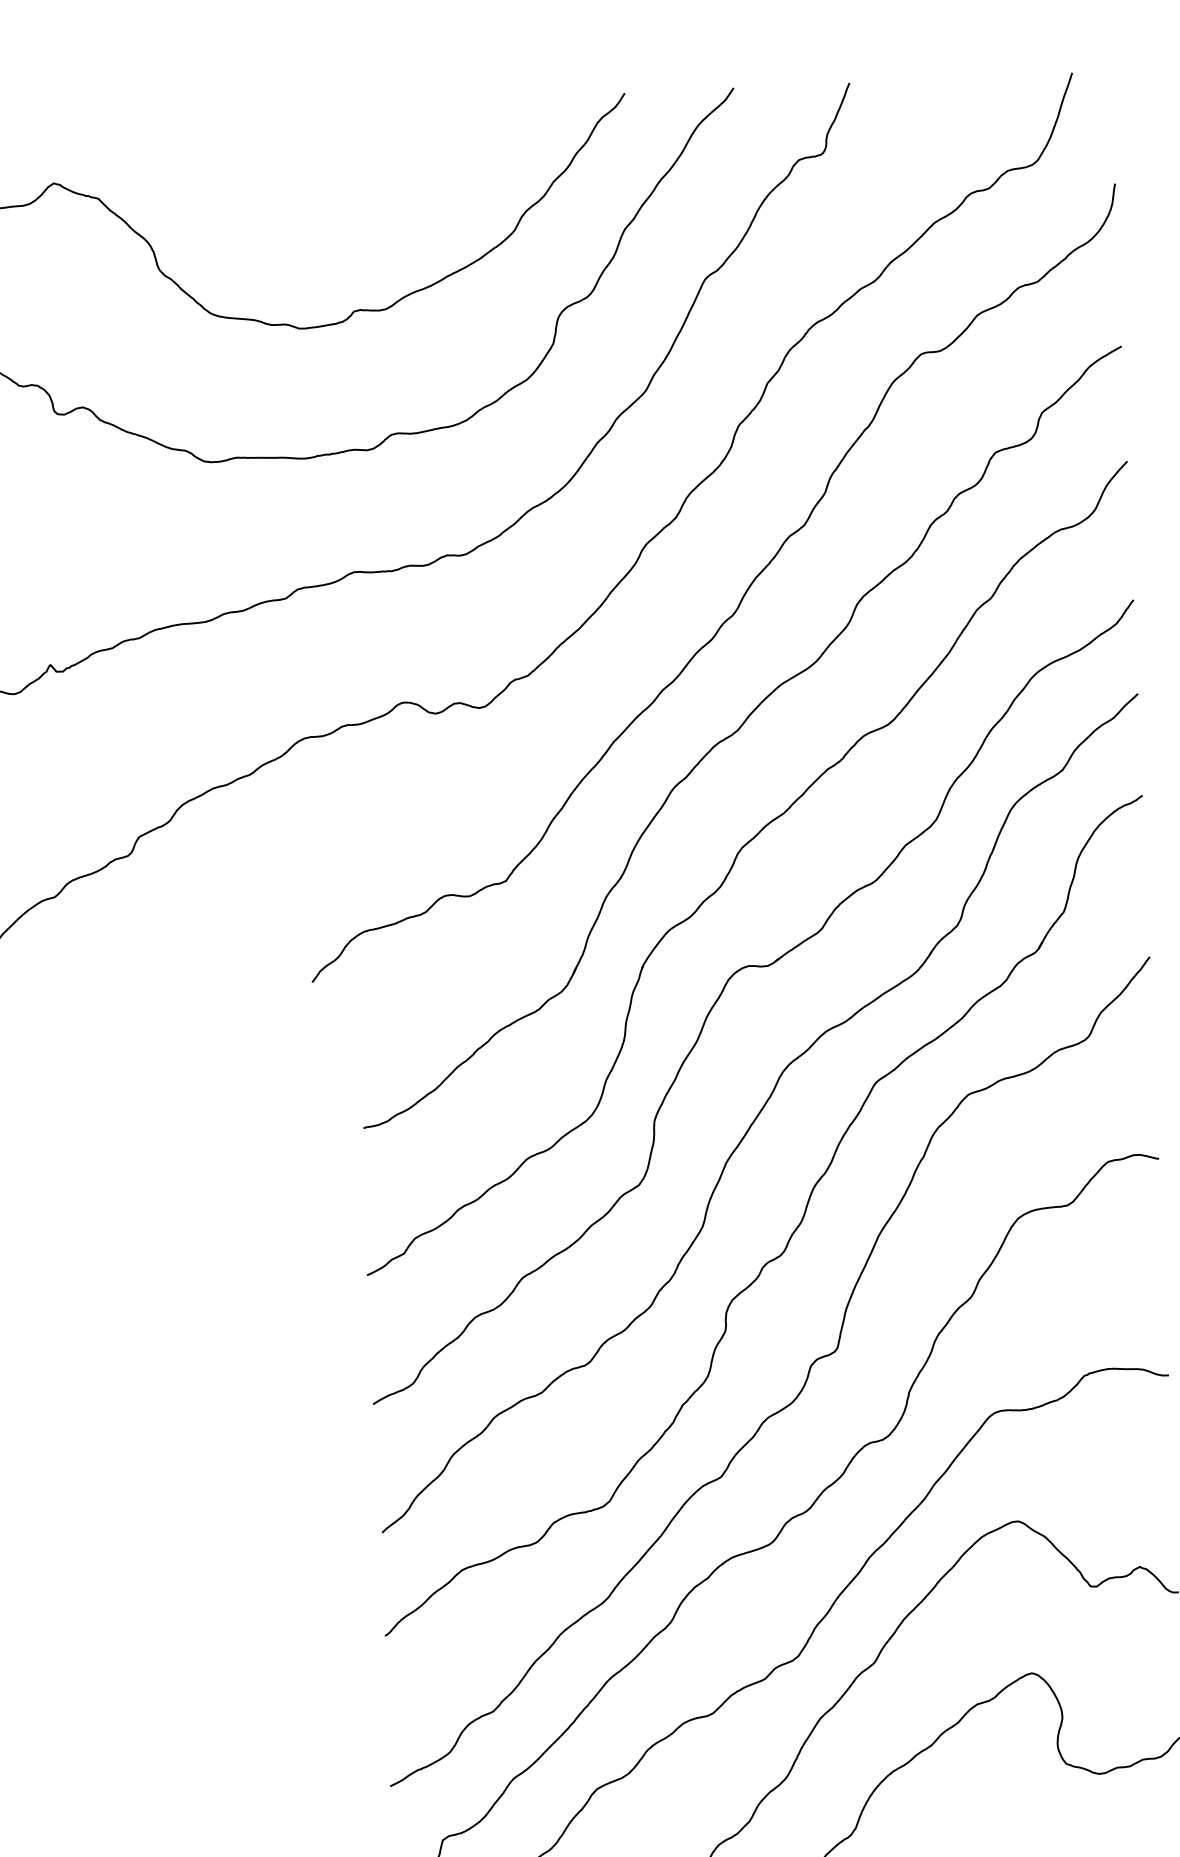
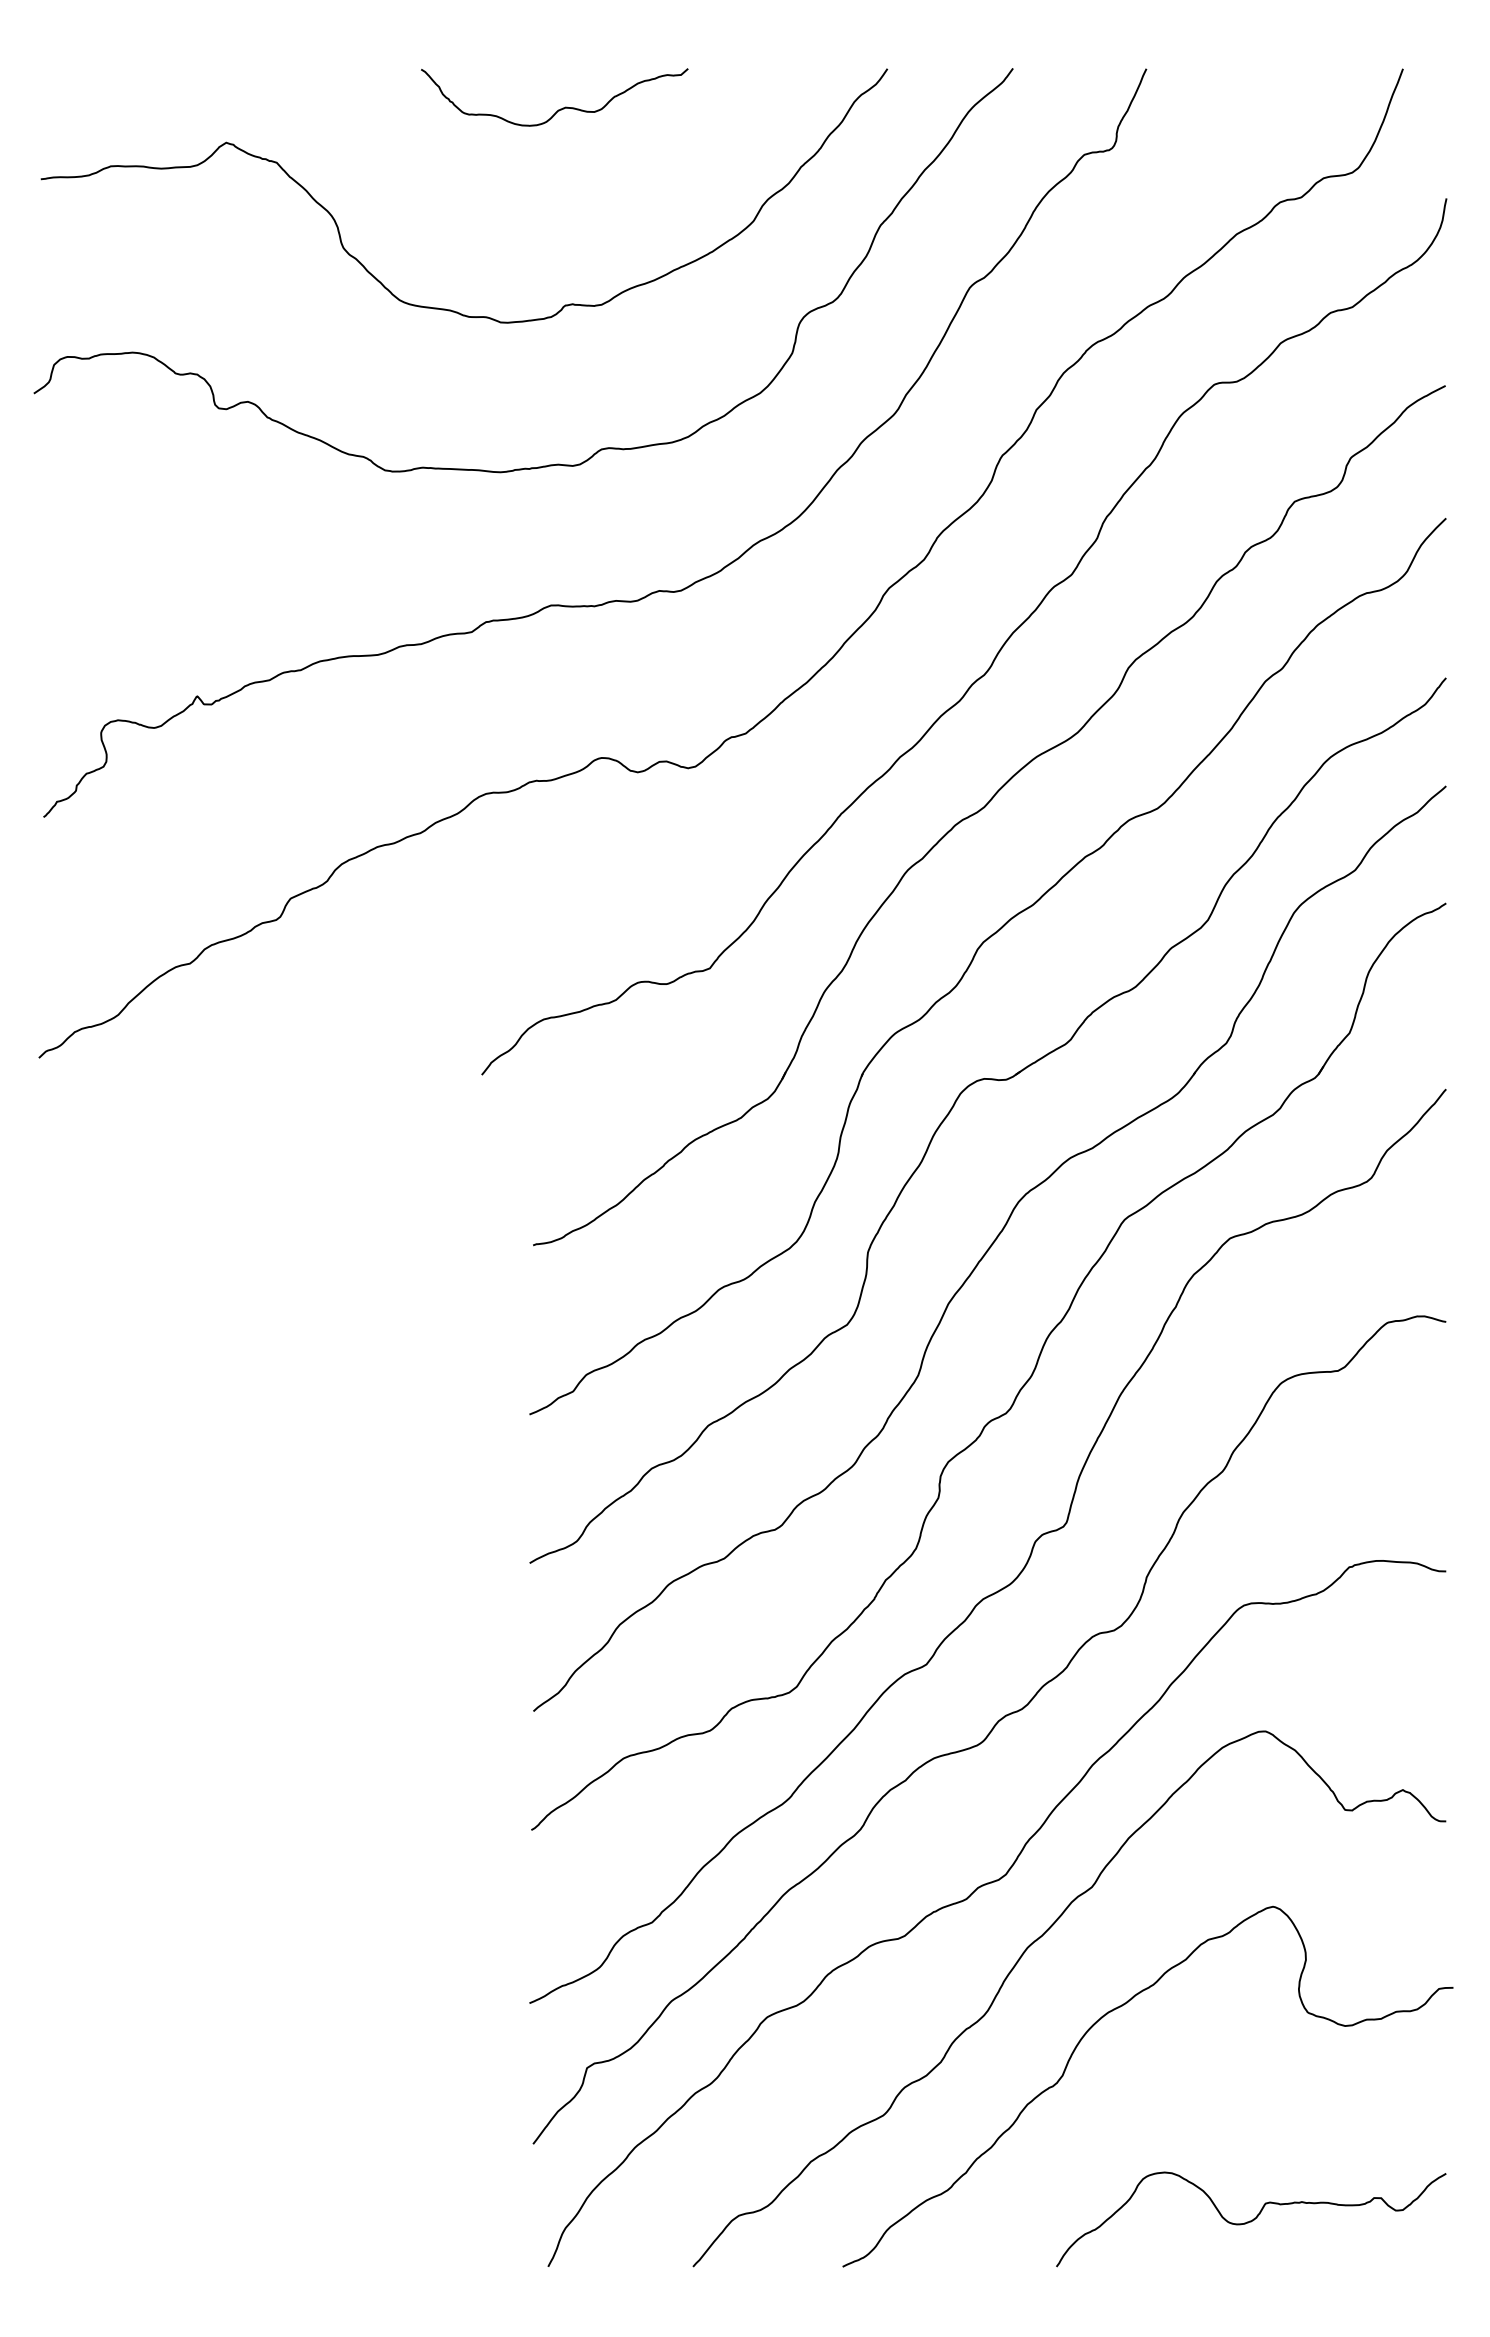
curve: (342, 140) -> (560, 108), added

